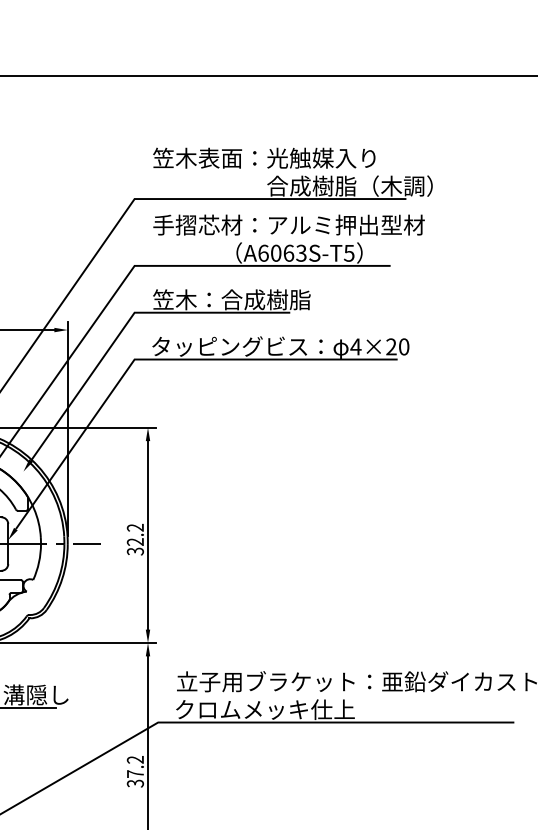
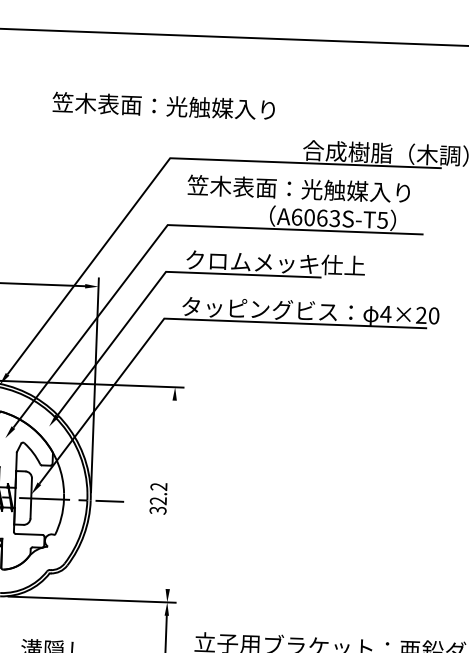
text: (264, 157) -> (163, 105), moved
text: (288, 224) -> (323, 189), 手摺芯材：アルミ押出型材 -> 笠木表面：光触媒入り
text: (243, 299) -> (275, 262), 笠木：合成樹脂 -> クロムメッキ仕上
line: (148, 535) -> (171, 495), removed

